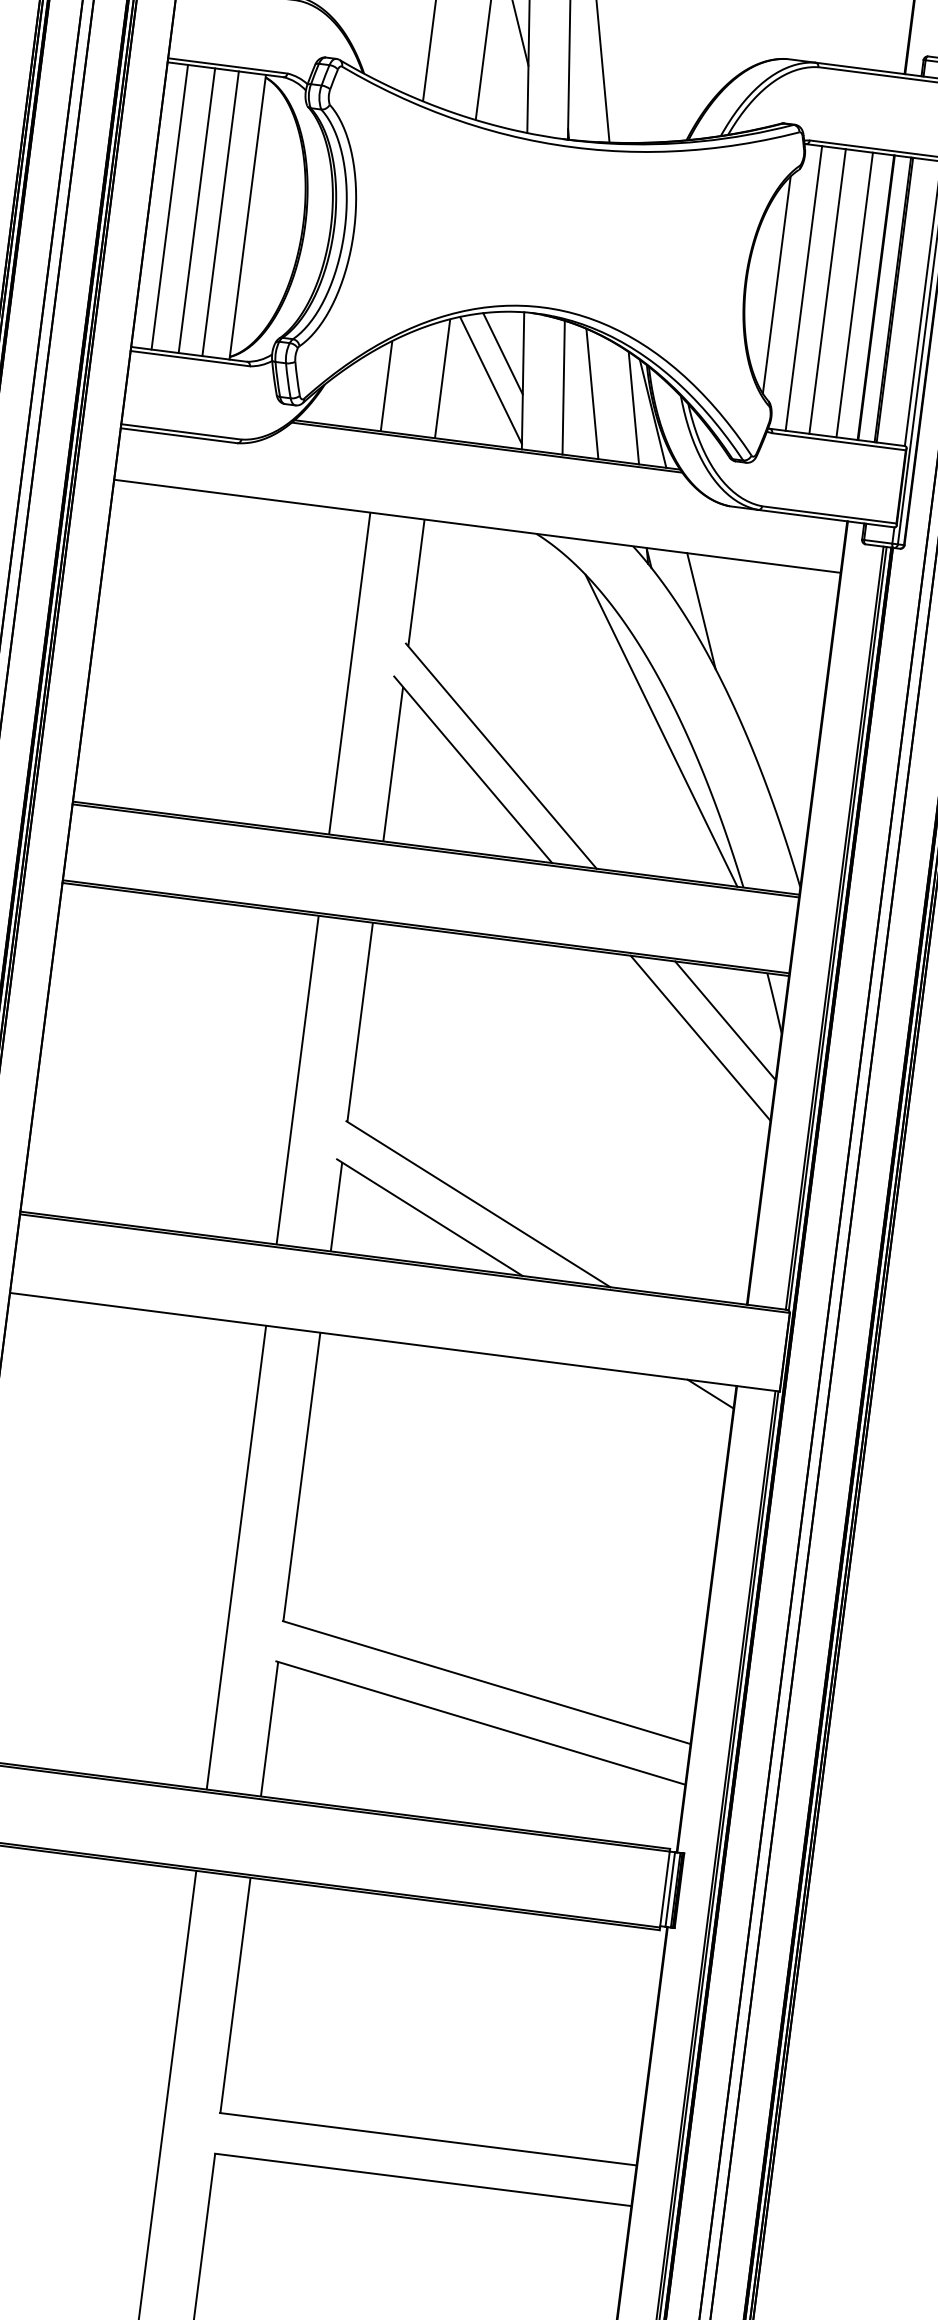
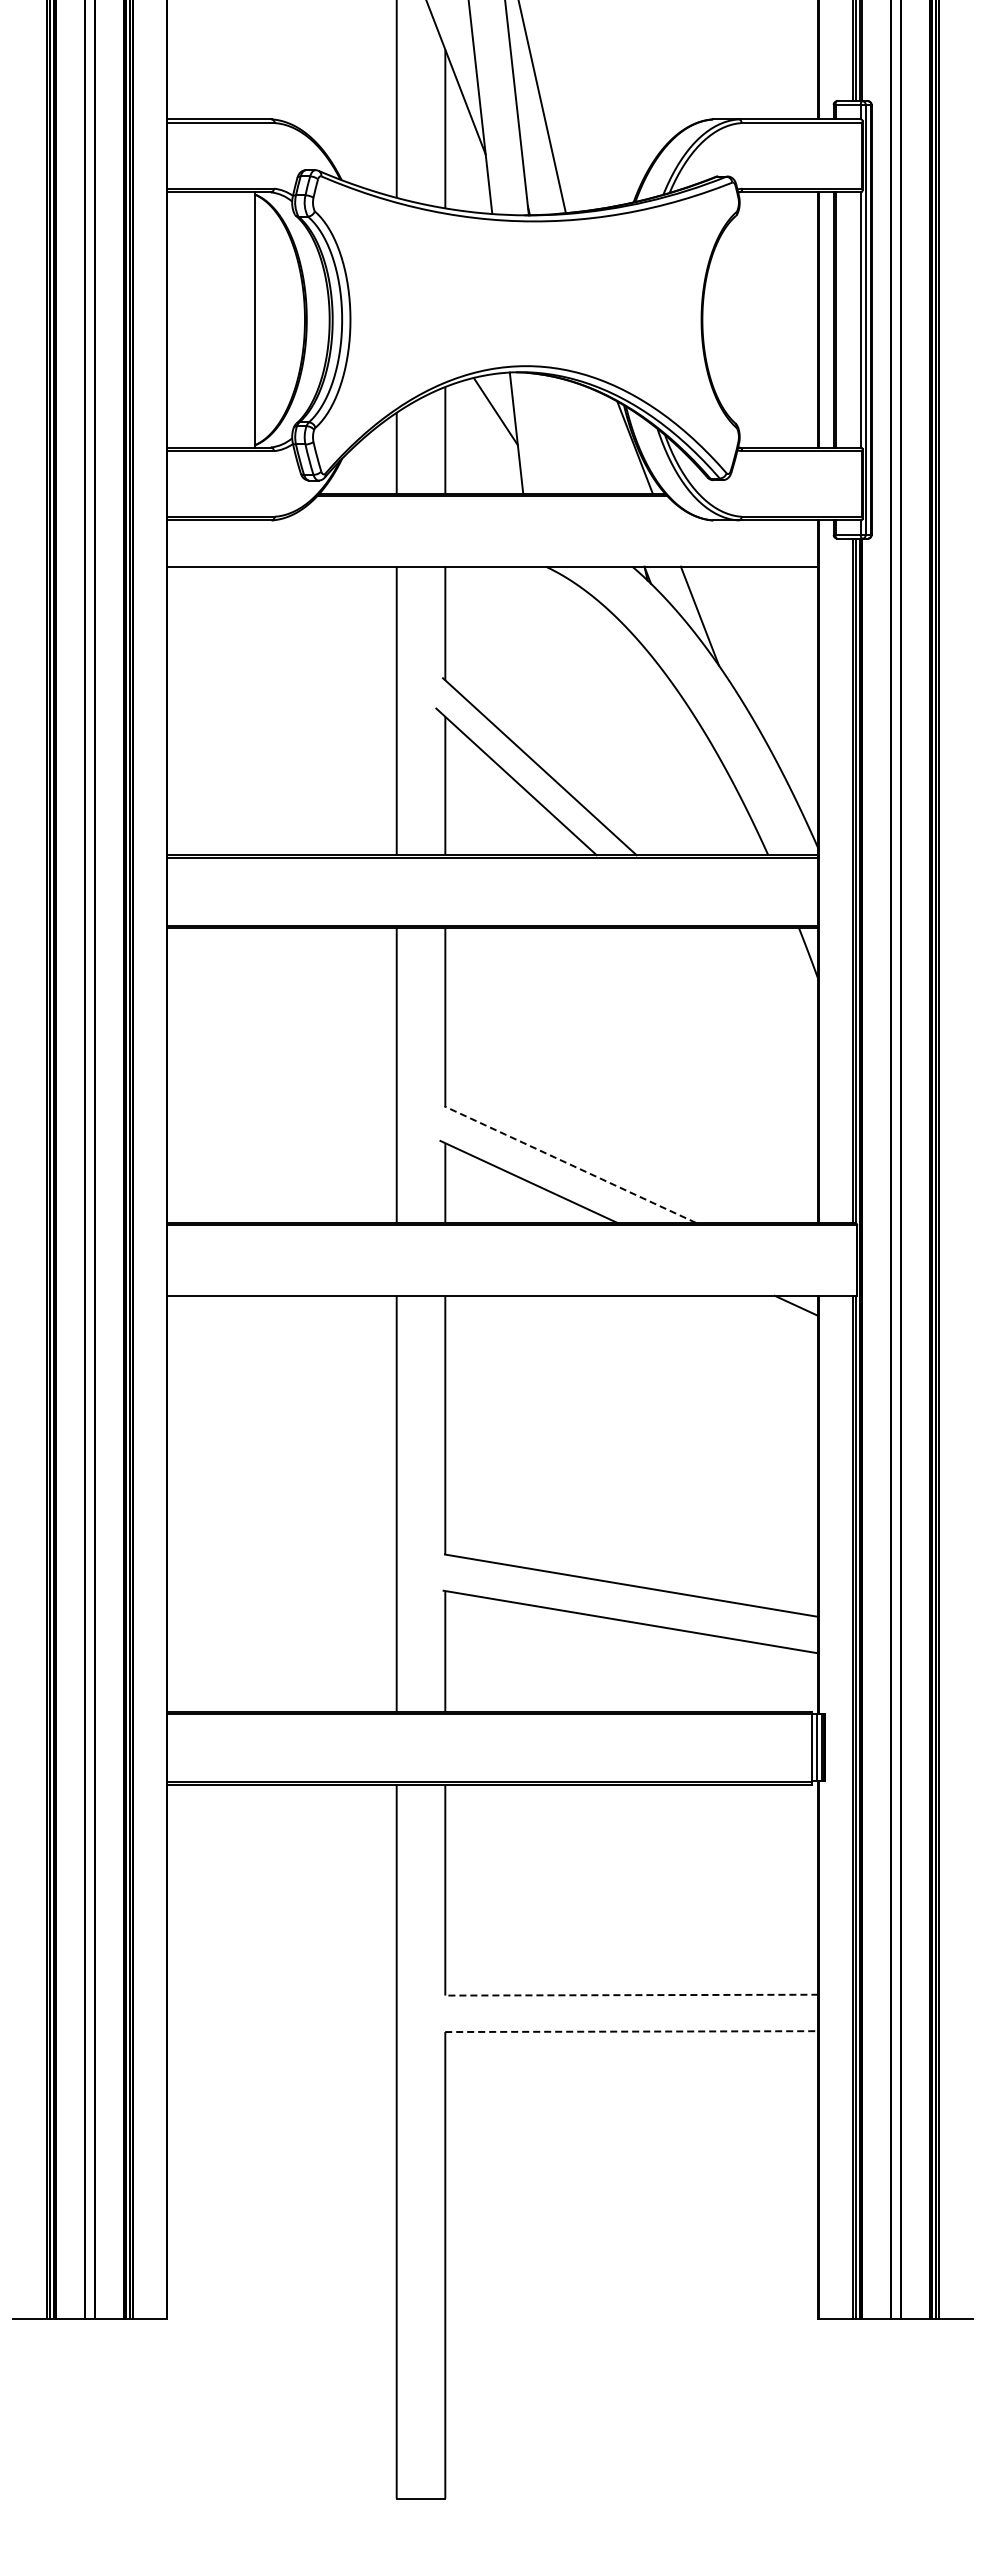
line: (170, 206) -> (185, 319), removed
line: (196, 210) -> (209, 319), removed
line: (220, 213) -> (230, 319), removed
line: (776, 284) -> (729, 319), removed
line: (803, 287) -> (753, 319), removed
line: (828, 291) -> (775, 319), removed
line: (854, 294) -> (799, 319), removed
line: (490, 380) -> (487, 436), removed
line: (562, 387) -> (552, 434), removed
line: (591, 393) -> (578, 436), removed
line: (634, 407) -> (617, 444), removed
line: (660, 730) -> (677, 726), removed
line: (725, 1020) -> (767, 974), removed
line: (700, 1037) -> (747, 992), removed
line: (478, 1204) -> (570, 1164), solid -> dashed
line: (428, 2139) -> (631, 1995), solid -> dashed
line: (422, 2179) -> (631, 2031), solid -> dashed

